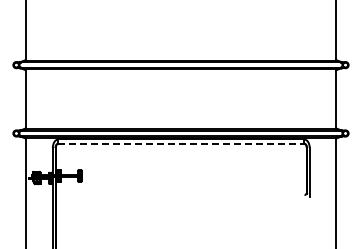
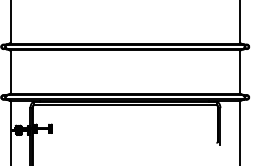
line: (181, 143) -> (125, 104), dashed -> solid

